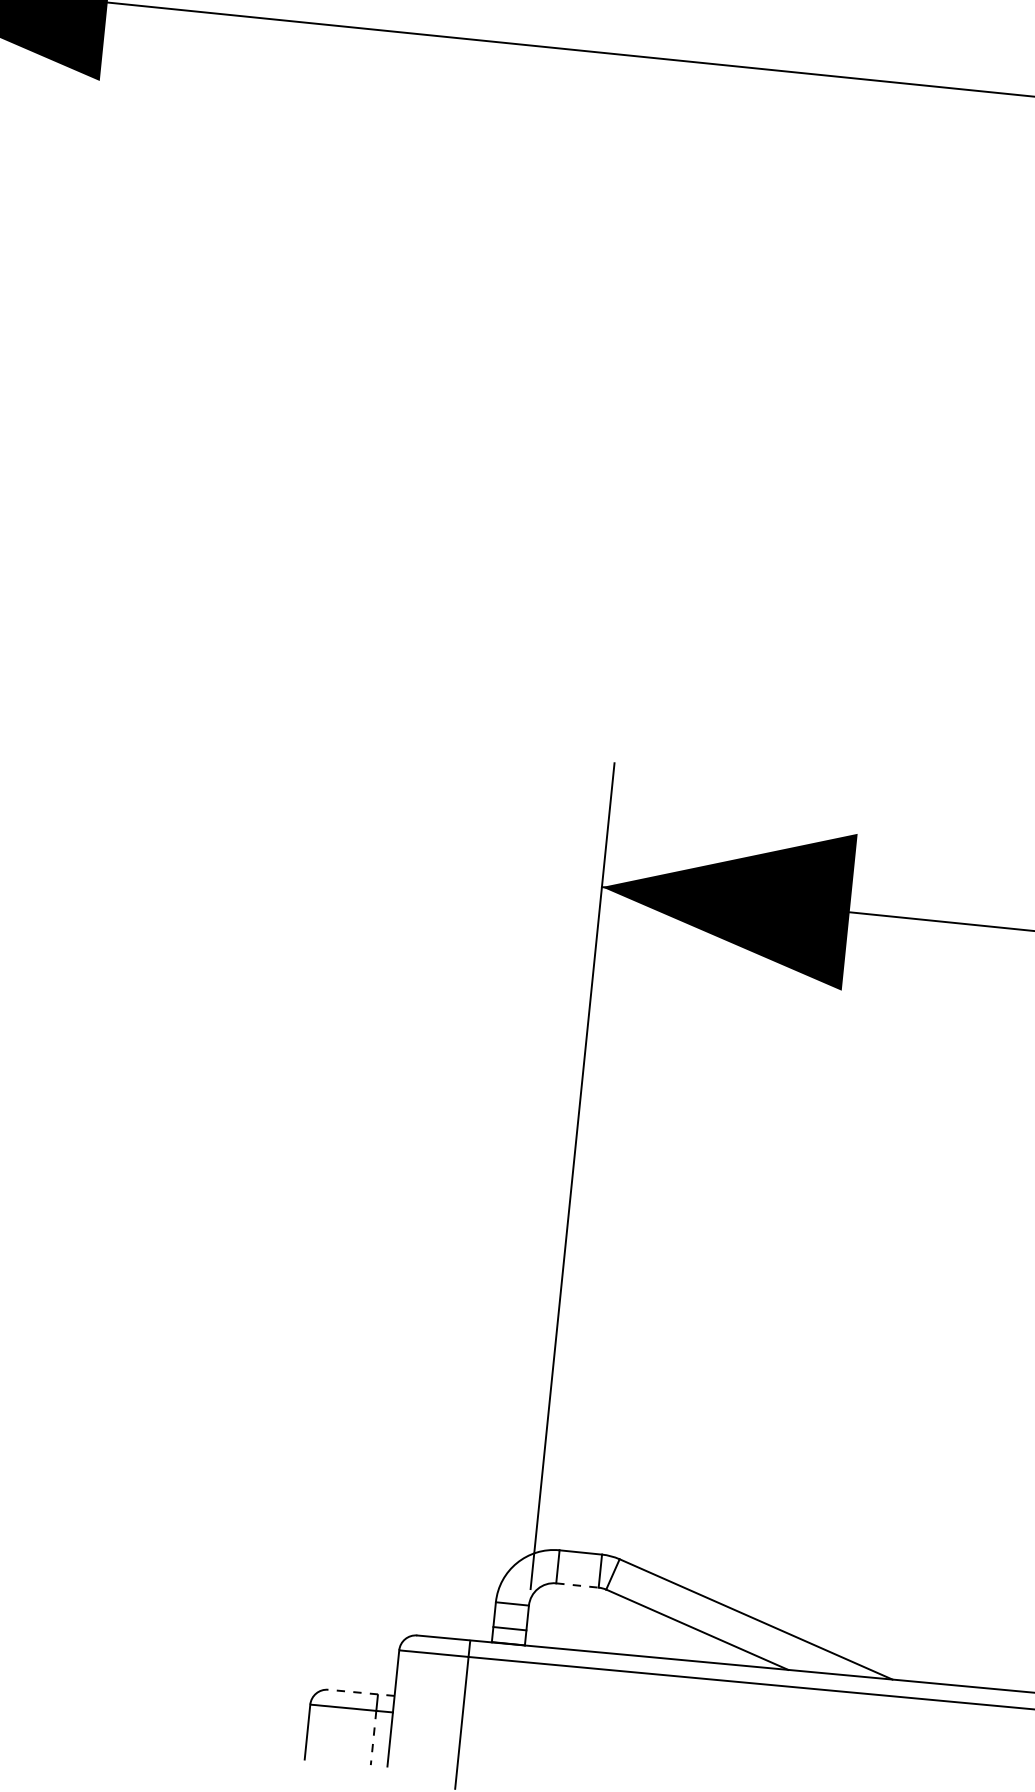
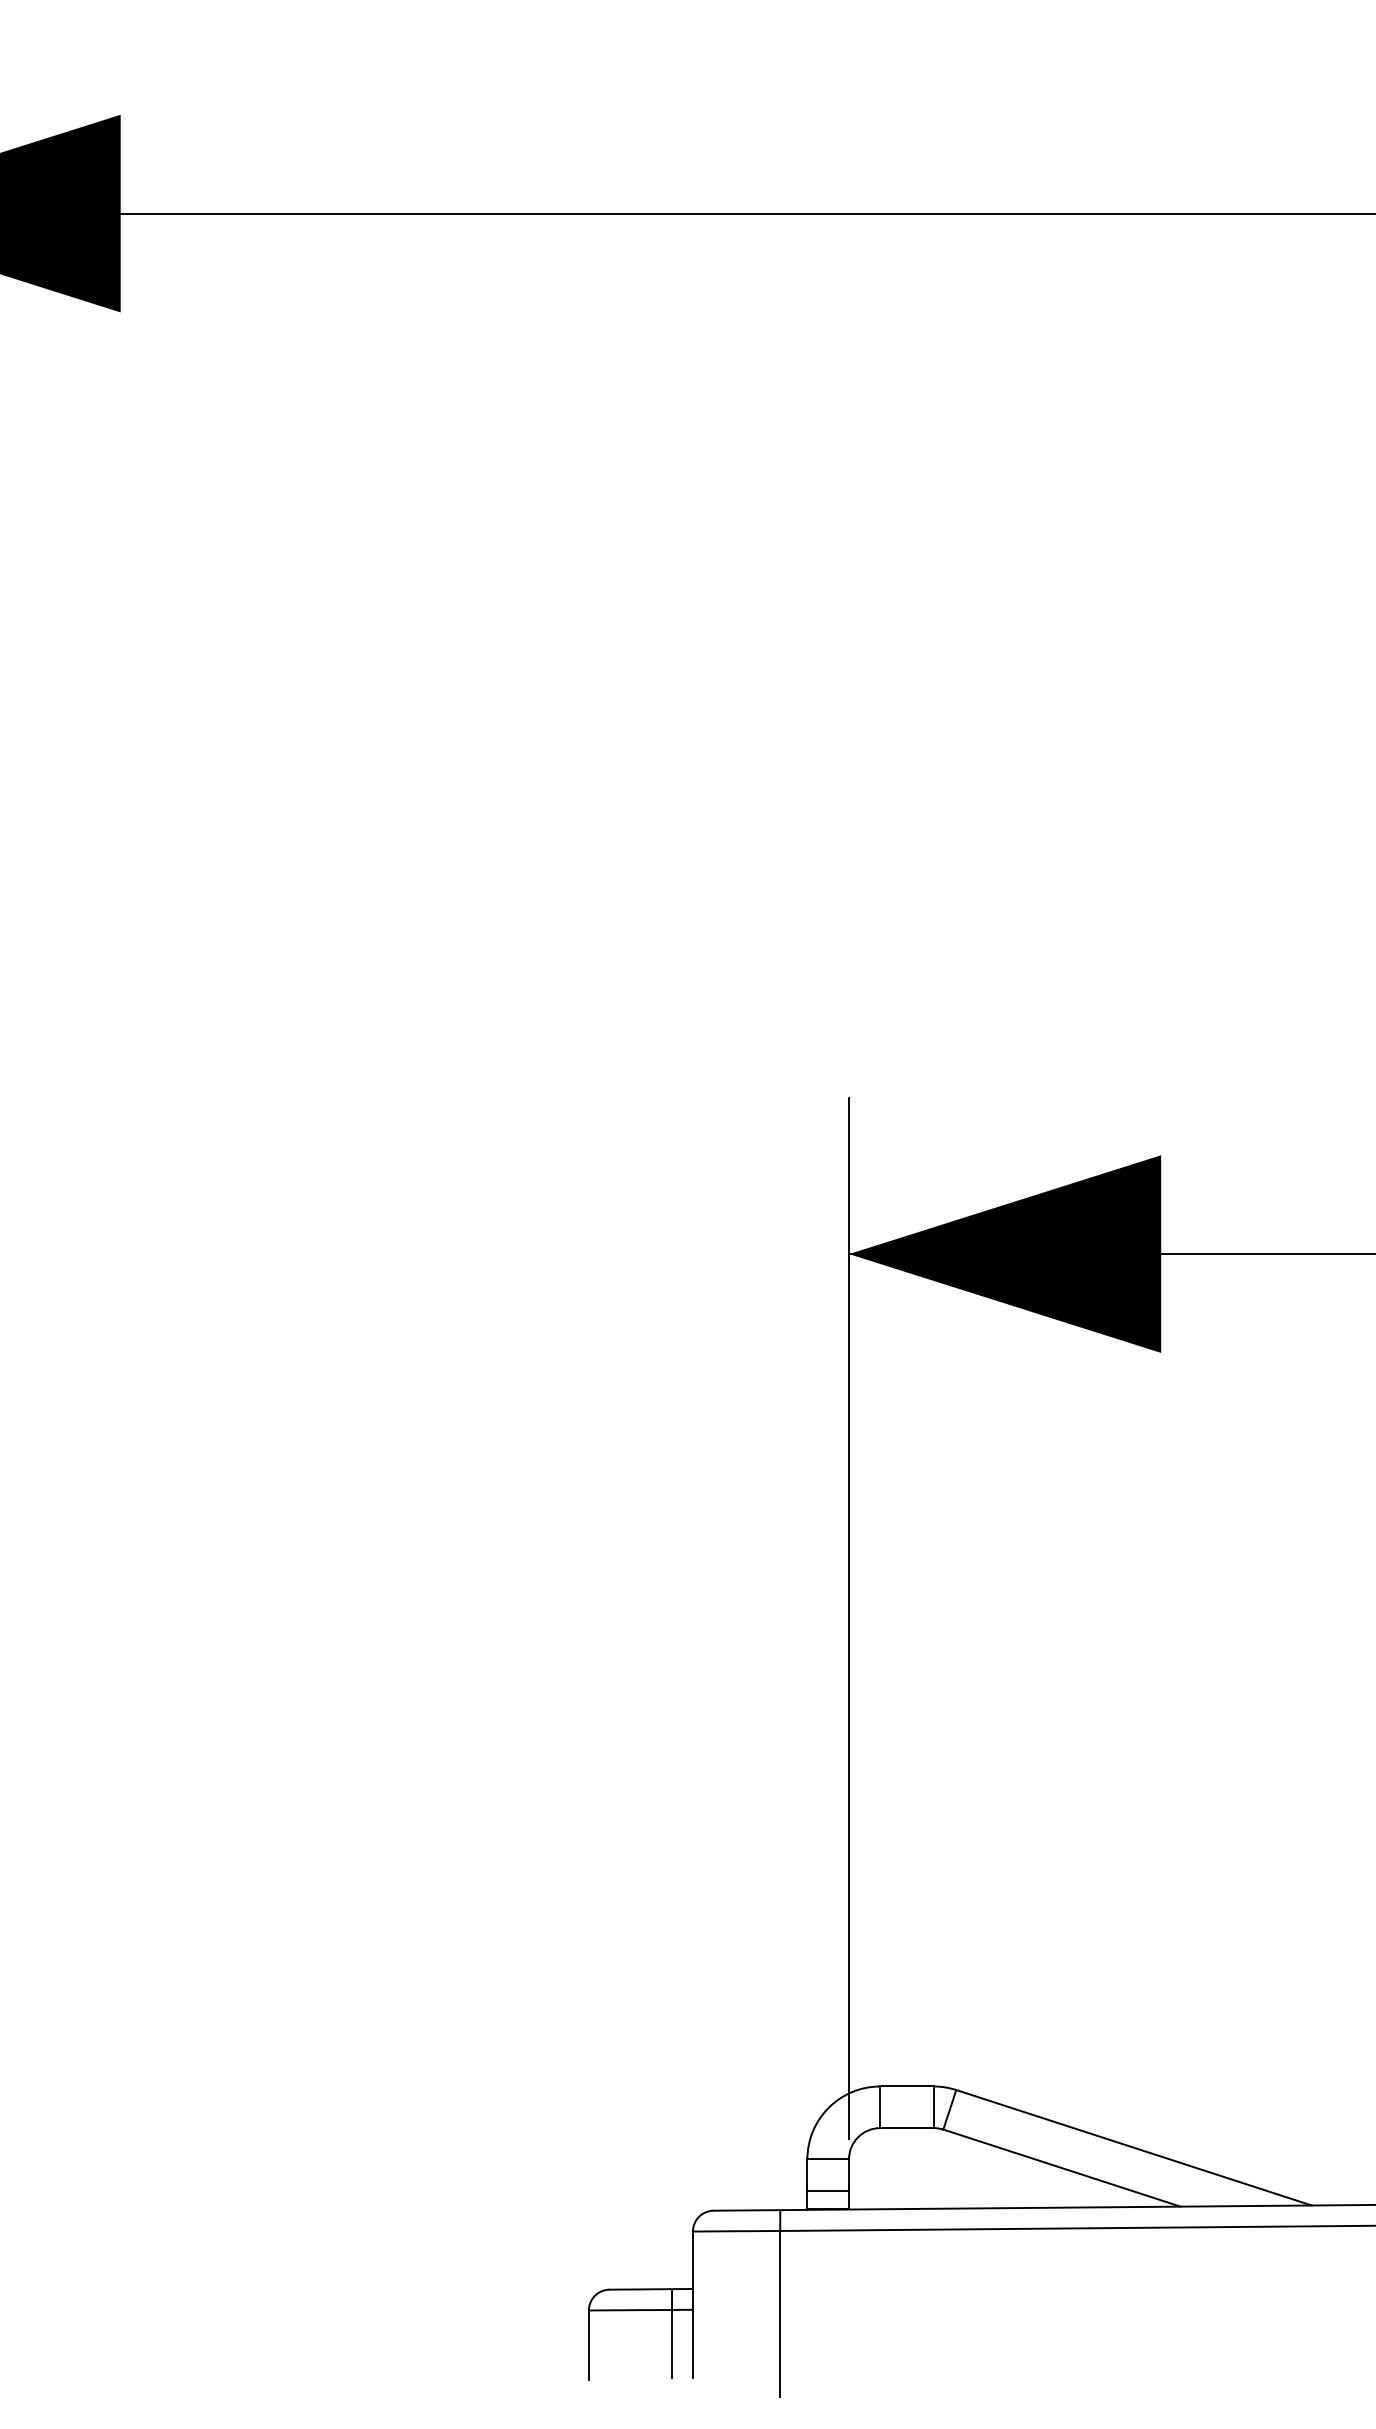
line: (577, 1585) -> (906, 2128), dashed -> solid
line: (361, 1693) -> (651, 2289), dashed -> solid
line: (373, 1738) -> (672, 2344), dashed -> solid

